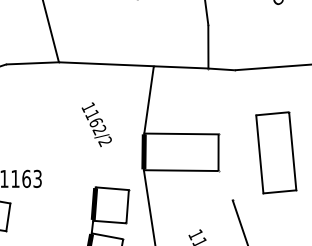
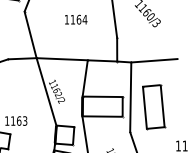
line: (77, 124) -> (46, 91), added
line: (233, 133) -> (130, 96), added

